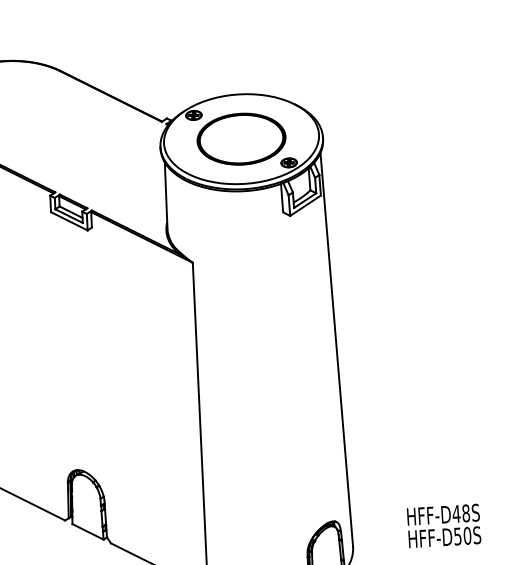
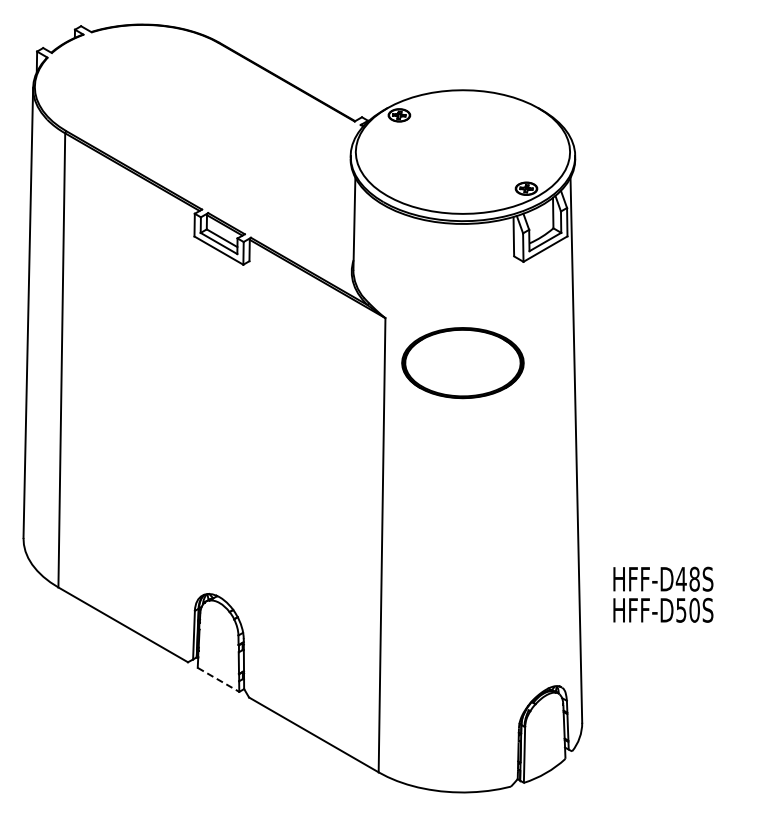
part: (241, 139) -> (462, 363), moved
text: (444, 525) -> (663, 594), moved
line: (88, 531) -> (218, 679), solid -> dashed

